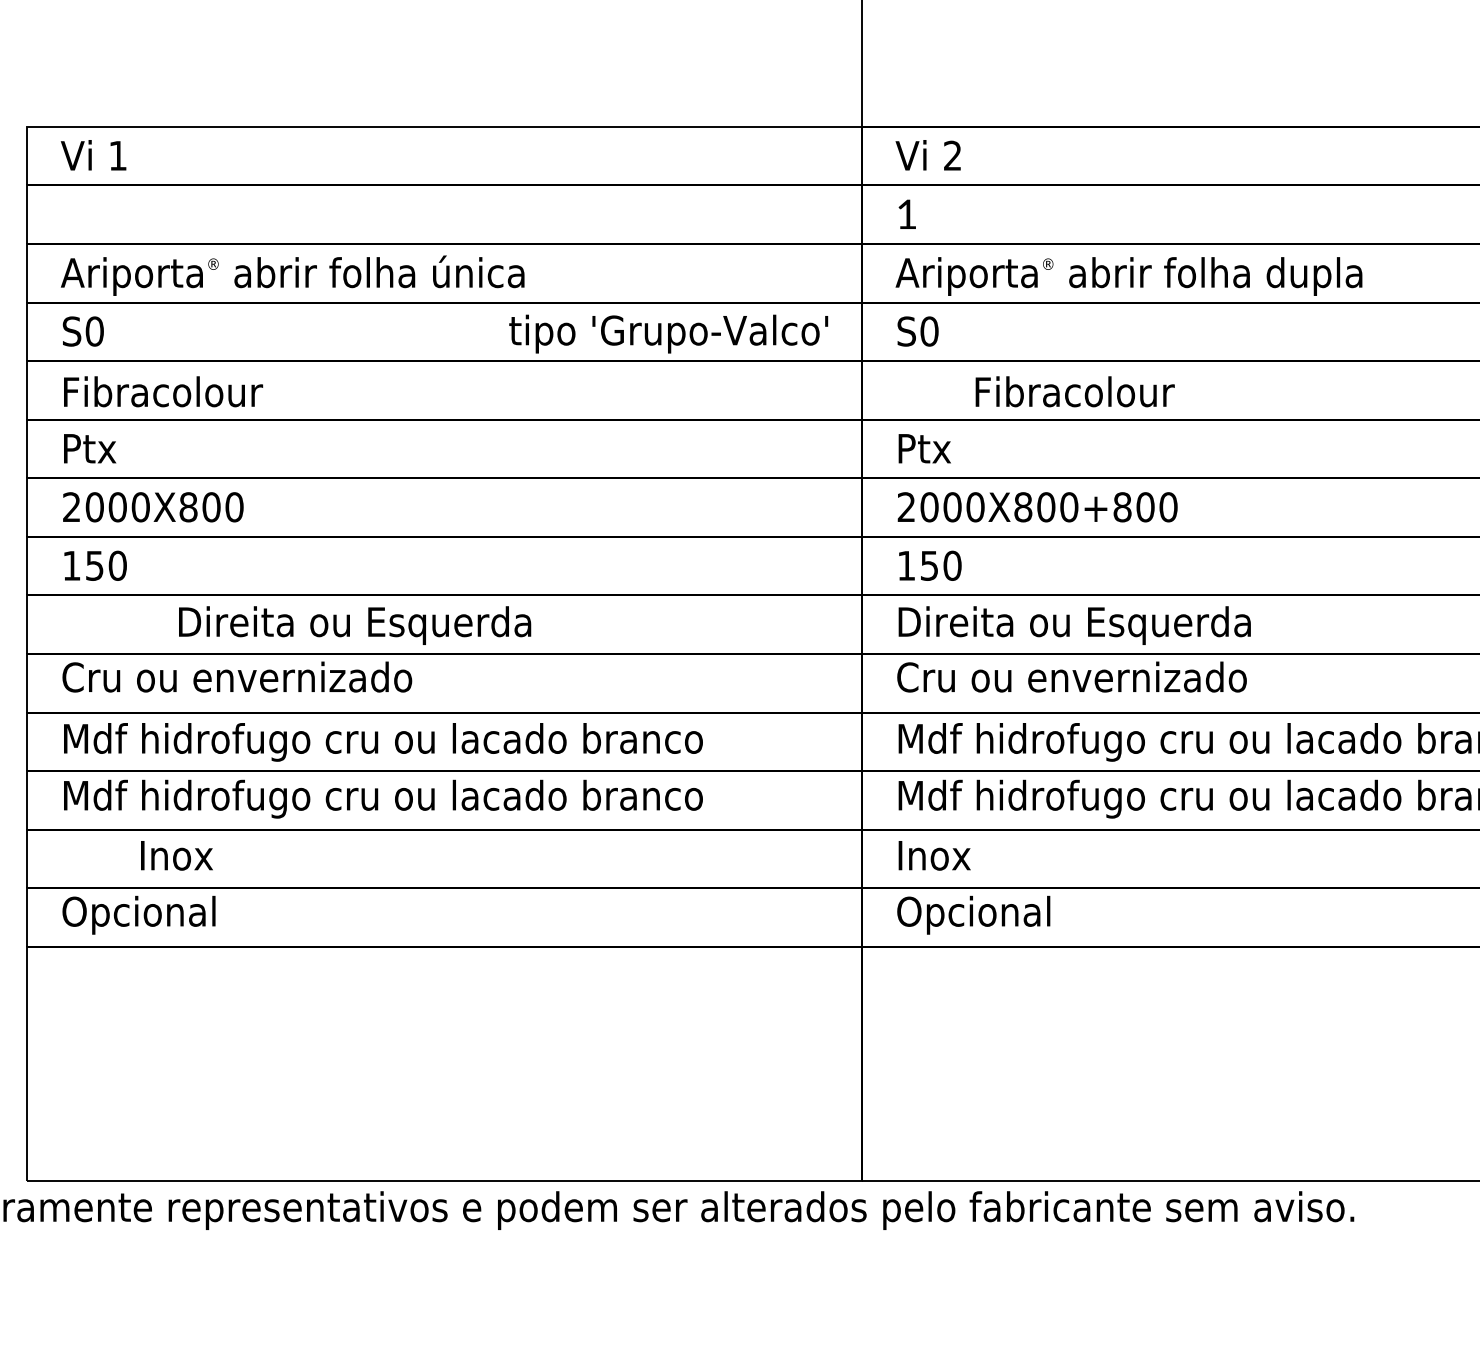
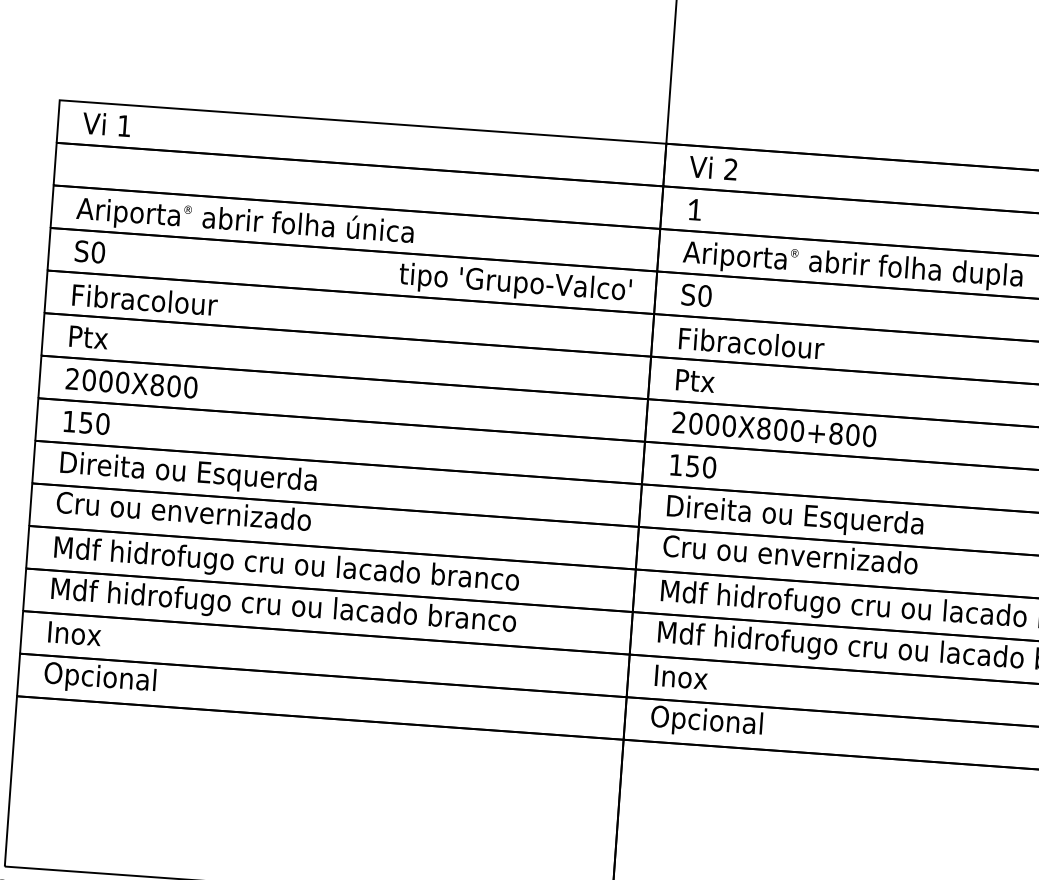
text: (1074, 391) -> (751, 343), moved
text: (355, 625) -> (188, 473), moved
text: (176, 855) -> (74, 633), moved

